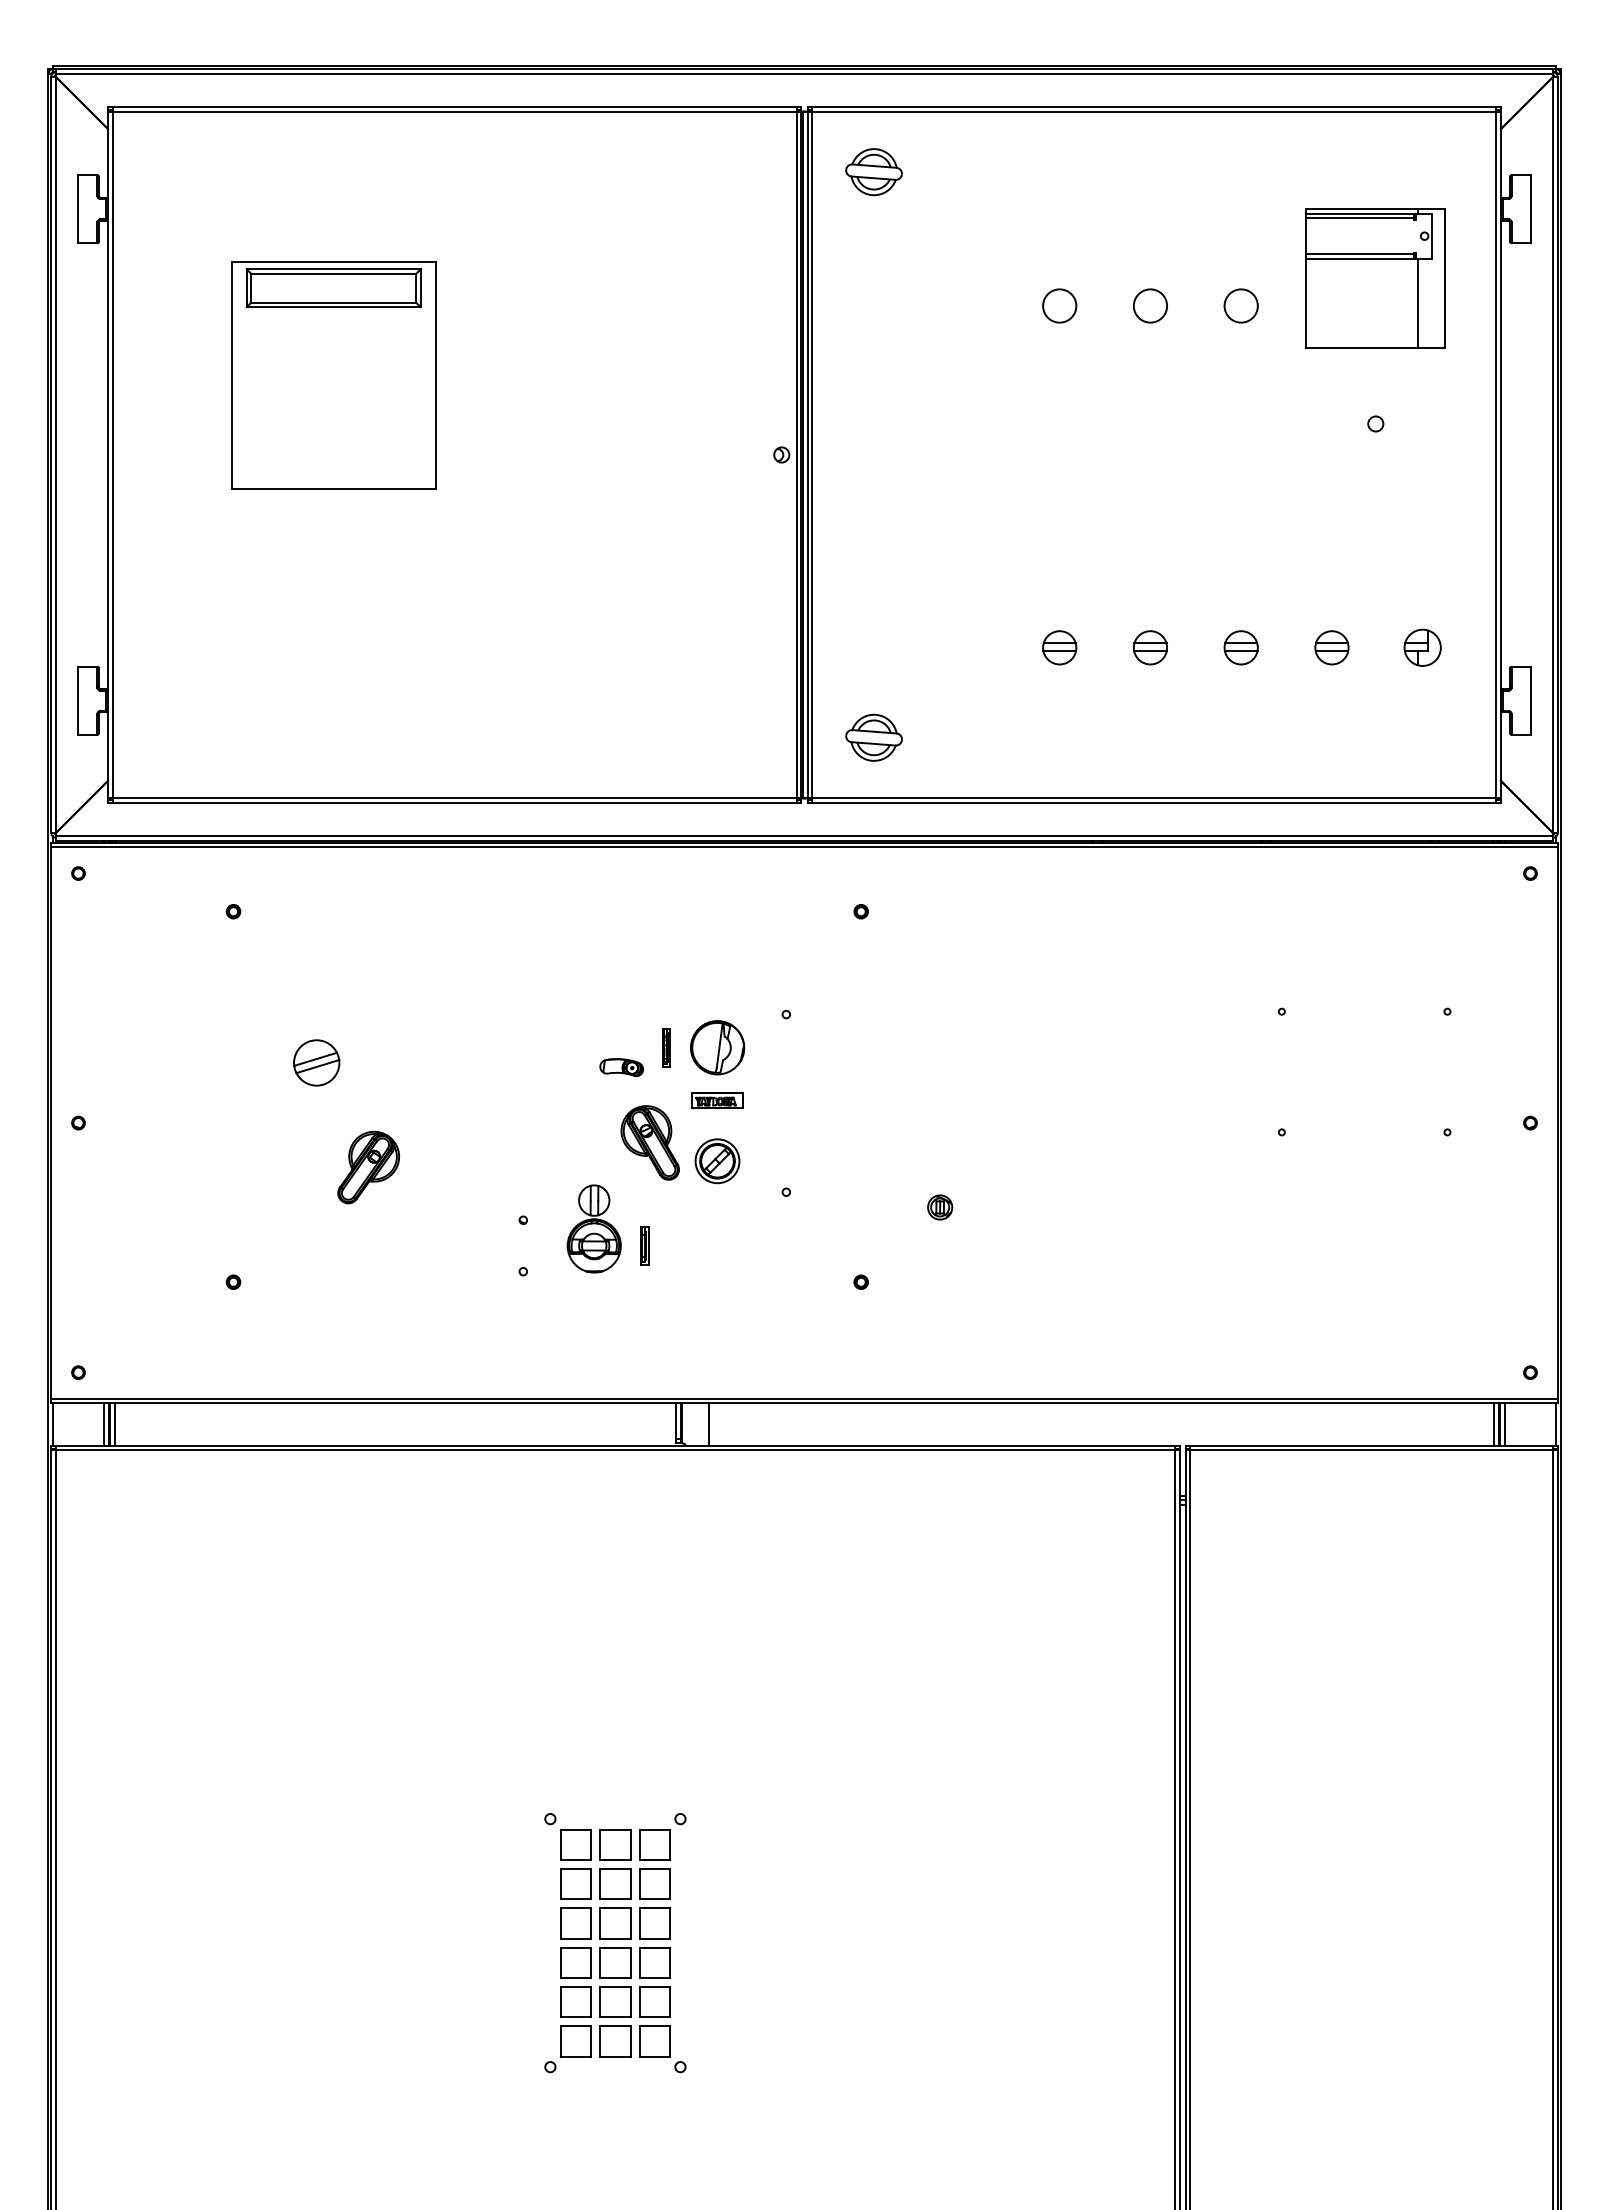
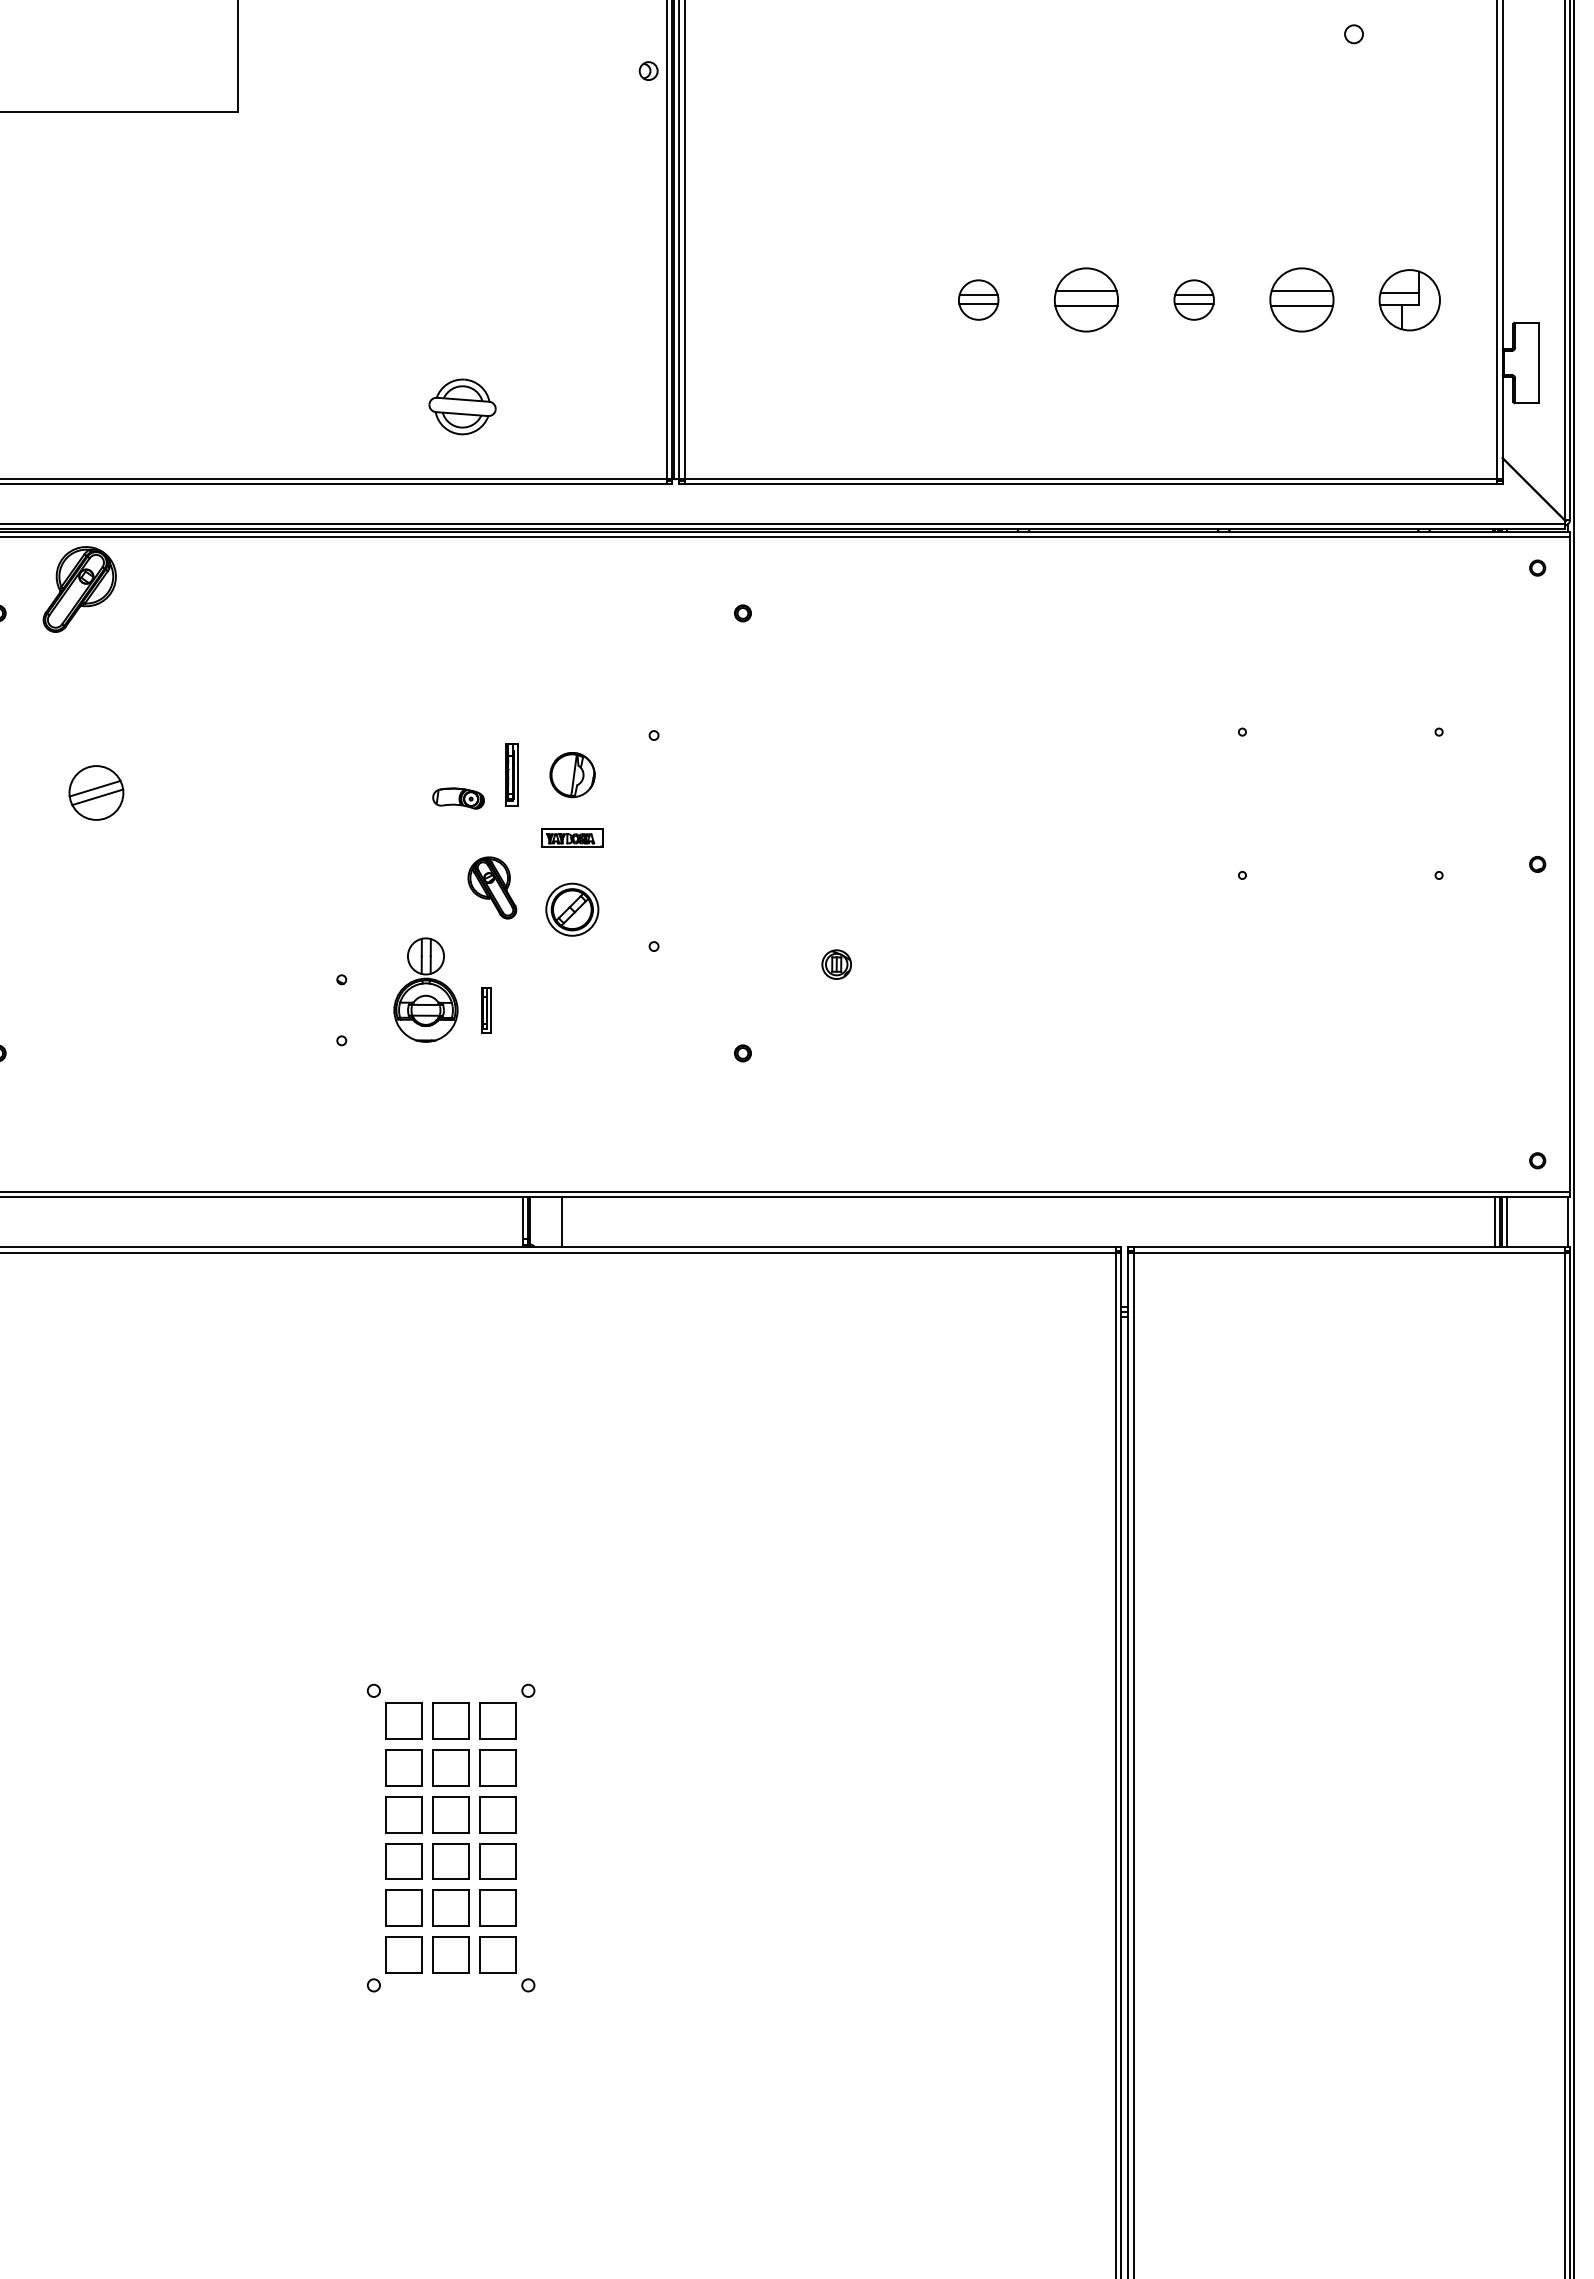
part: (1150, 647) -> (1086, 299), size x1.6
part: (1331, 647) -> (1301, 299), size x1.6
part: (1422, 647) -> (1409, 299), size x1.4
part: (873, 737) -> (461, 406), moved
part: (666, 1047) -> (511, 774), size x1.4
part: (717, 1047) -> (572, 774), size x0.7
part: (649, 1142) -> (491, 887), size x0.7
part: (368, 1167) -> (79, 589), moved

